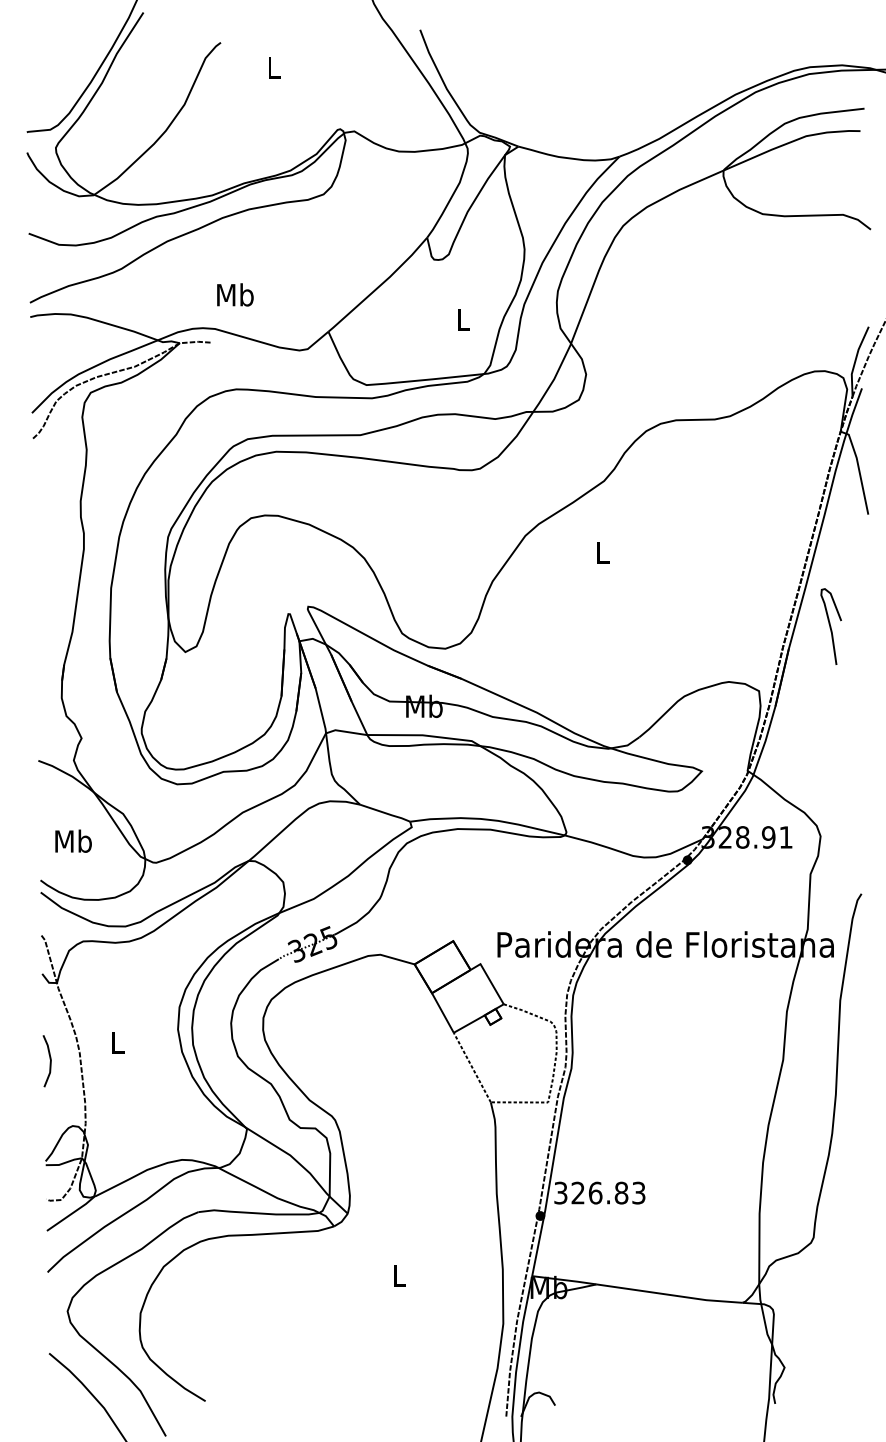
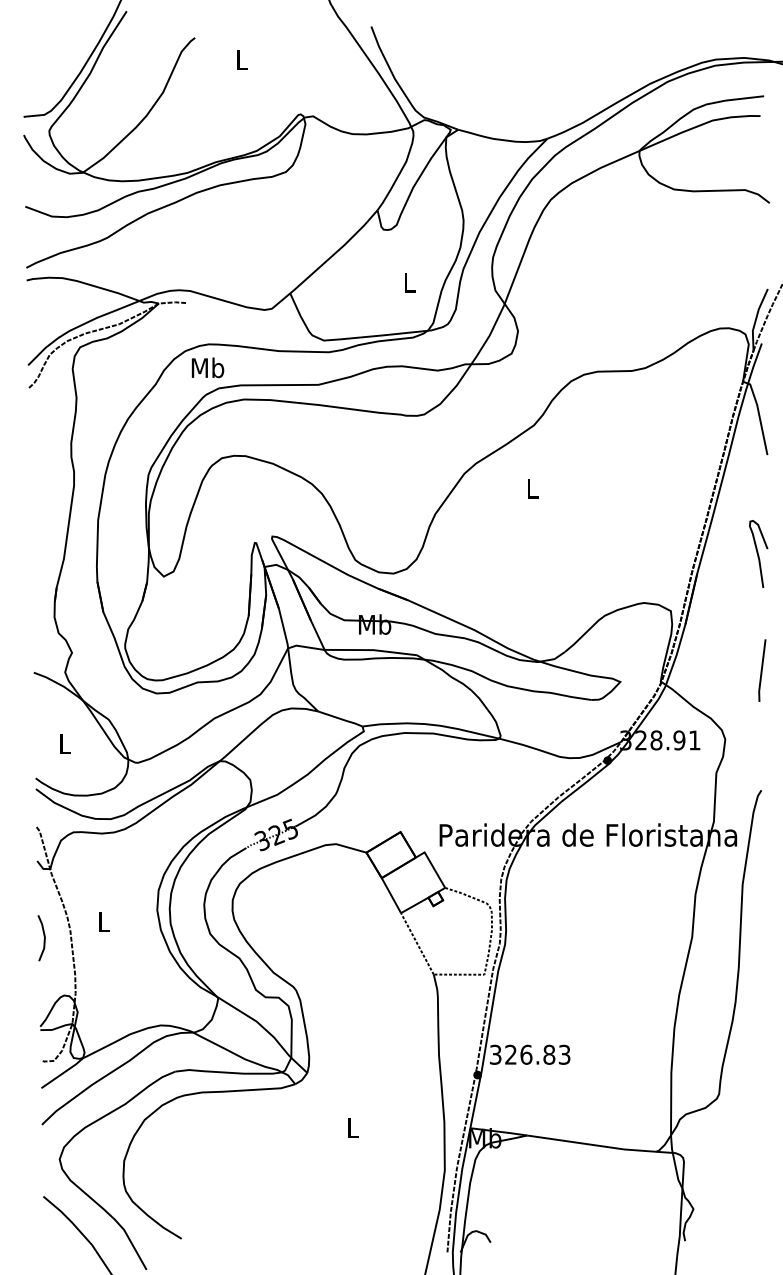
text: (234, 294) -> (207, 367), moved
curve: (831, 625) -> (758, 553), moved
line: (862, 758) -> (762, 670), added
text: (73, 840) -> (64, 743), Mb -> L

